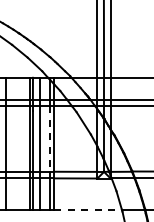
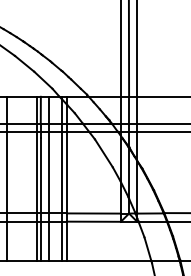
line: (49, 138) -> (61, 172), dashed -> solid
line: (88, 209) -> (109, 260), dashed -> solid

